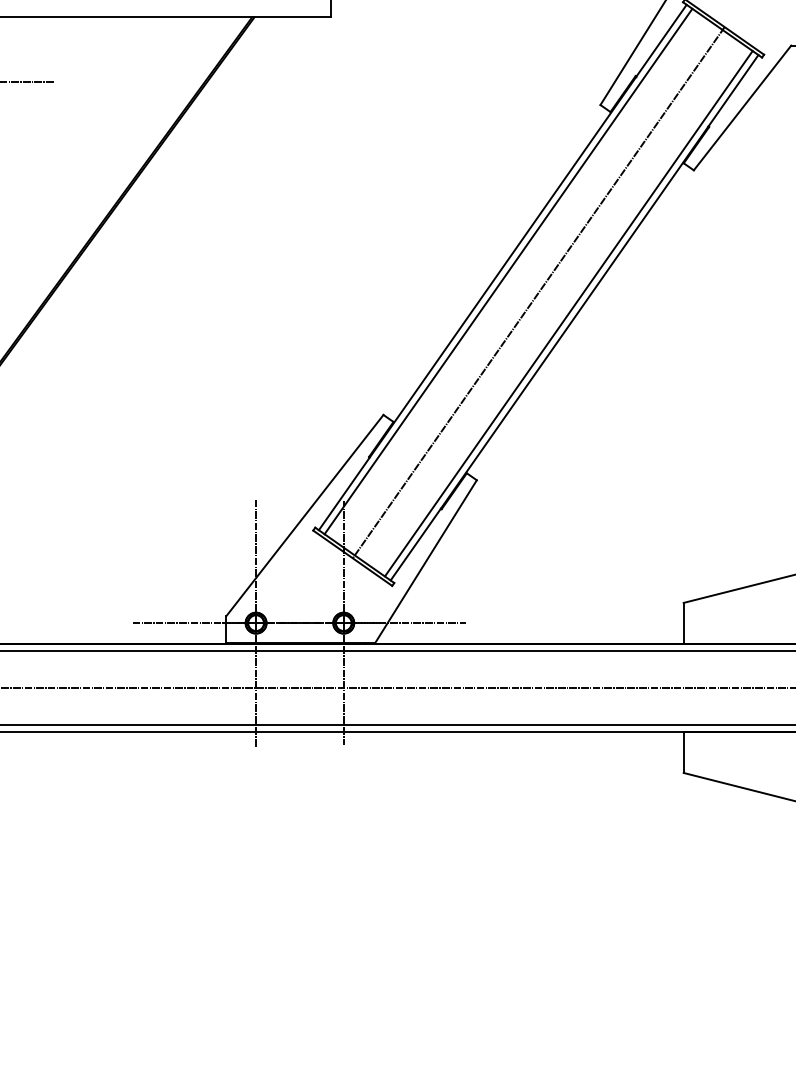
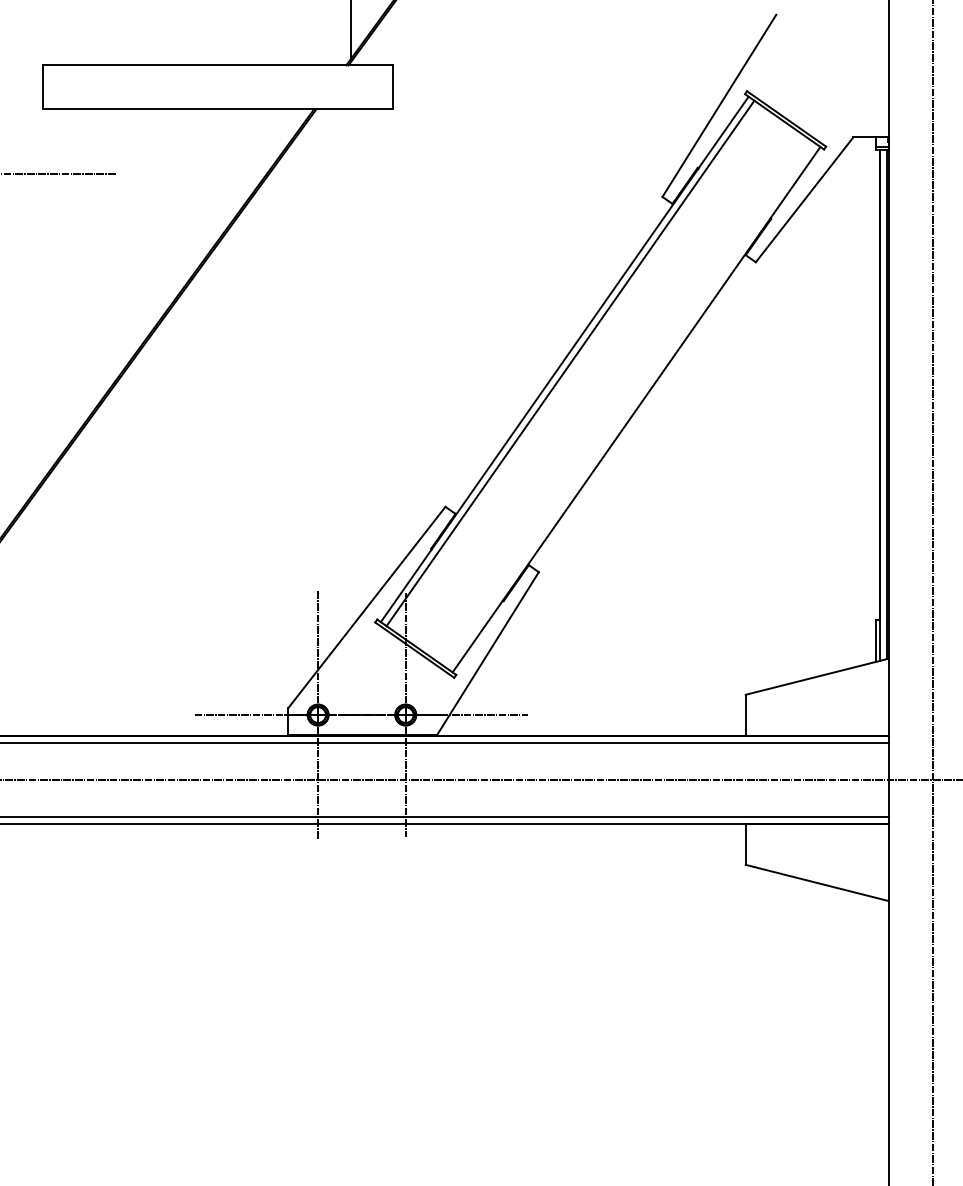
line: (538, 292) -> (600, 384), removed
line: (568, 313) -> (630, 405), removed

